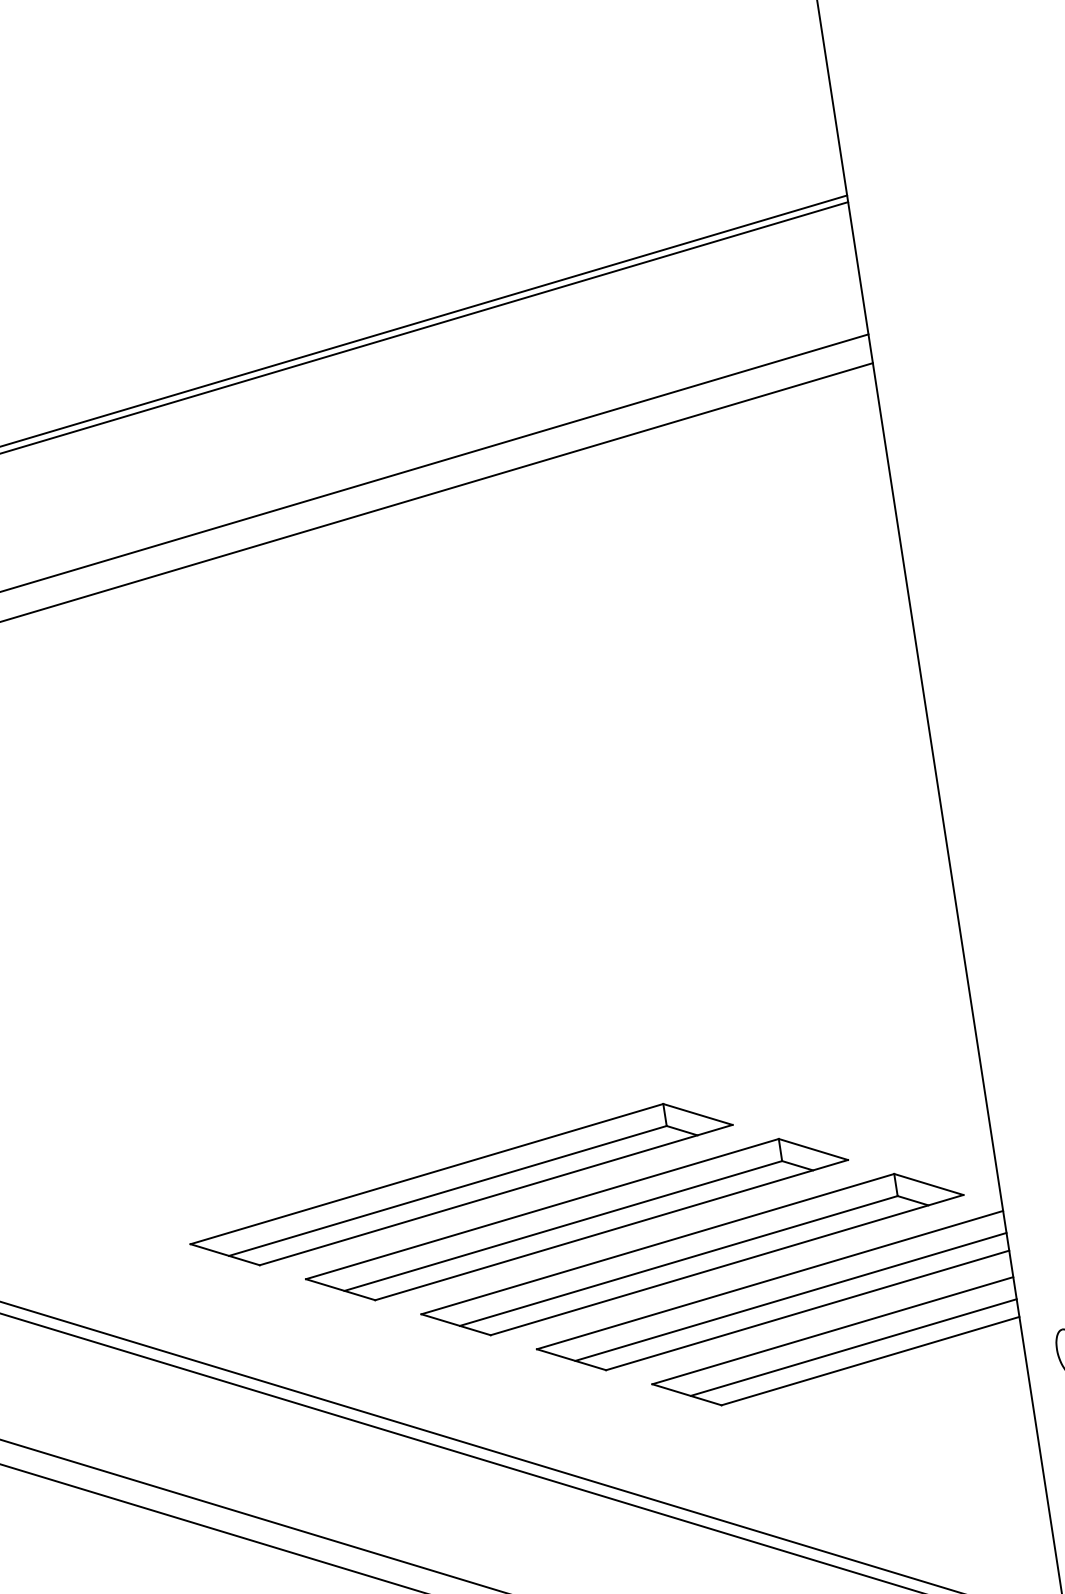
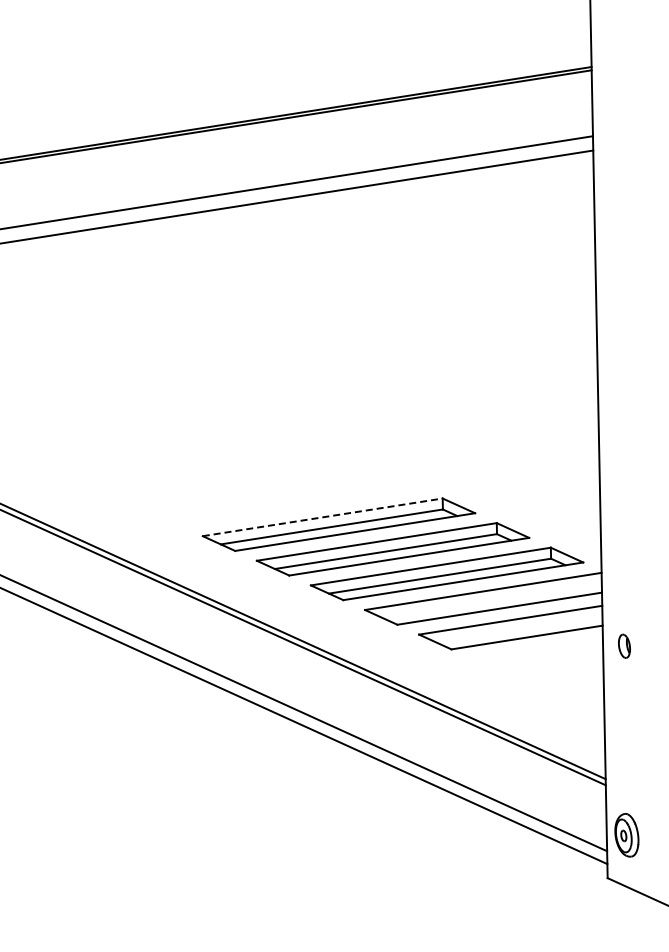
line: (428, 1174) -> (323, 517), solid -> dashed
line: (790, 1295) -> (492, 600), removed
line: (853, 1346) -> (519, 629), removed

